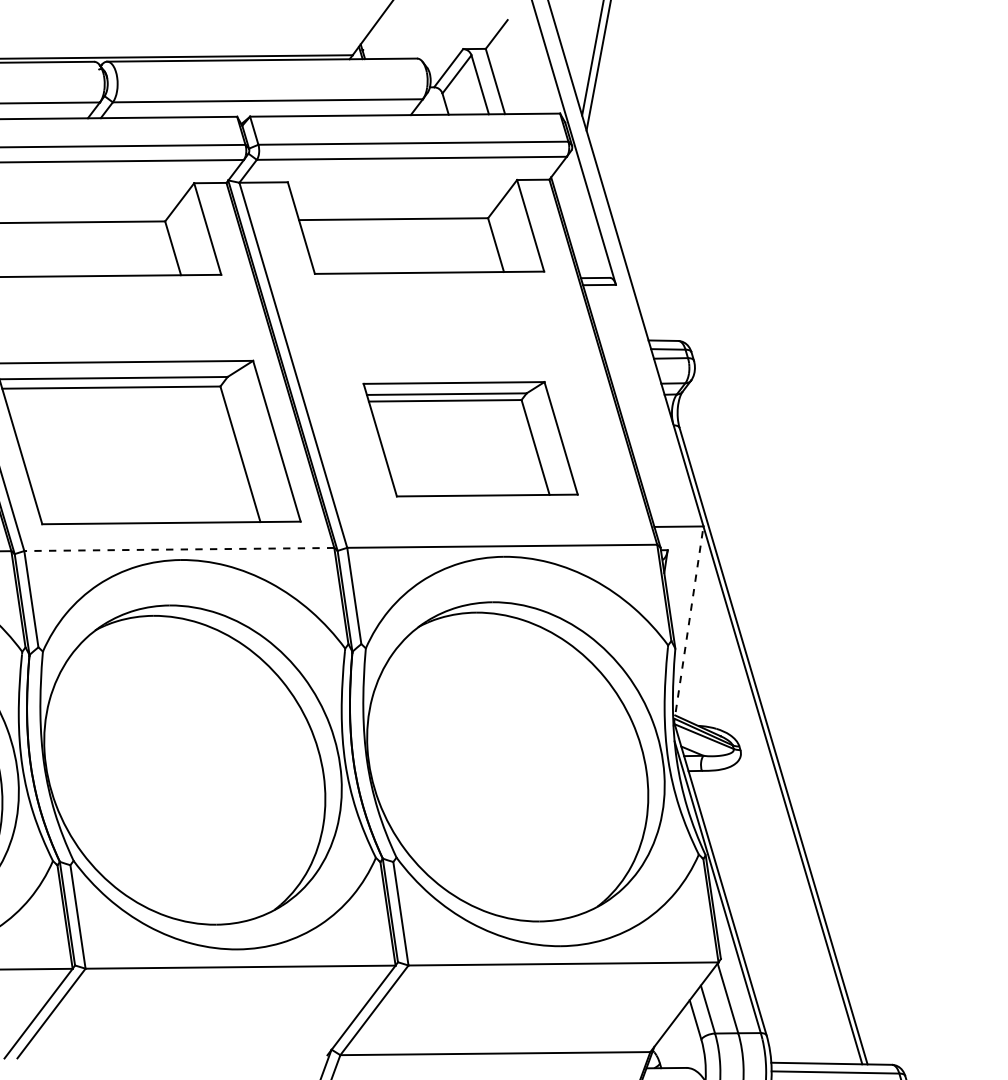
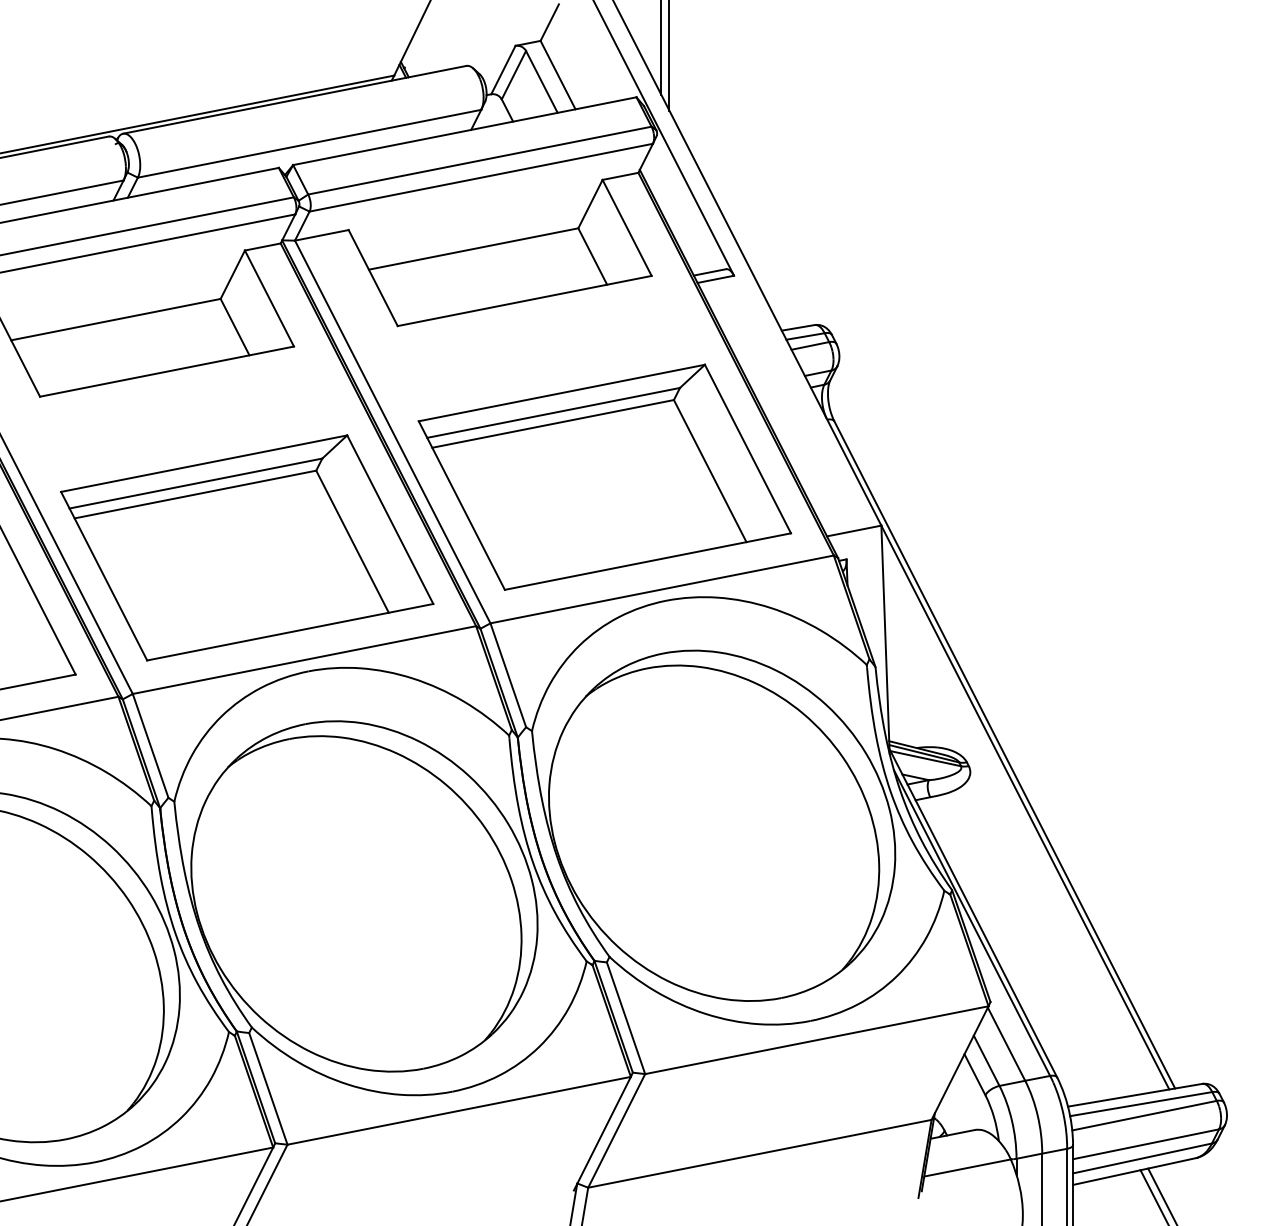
part: (470, 438) -> (604, 476), size x1.43
line: (179, 549) -> (304, 660), dashed -> solid
line: (688, 626) -> (885, 639), dashed -> solid

